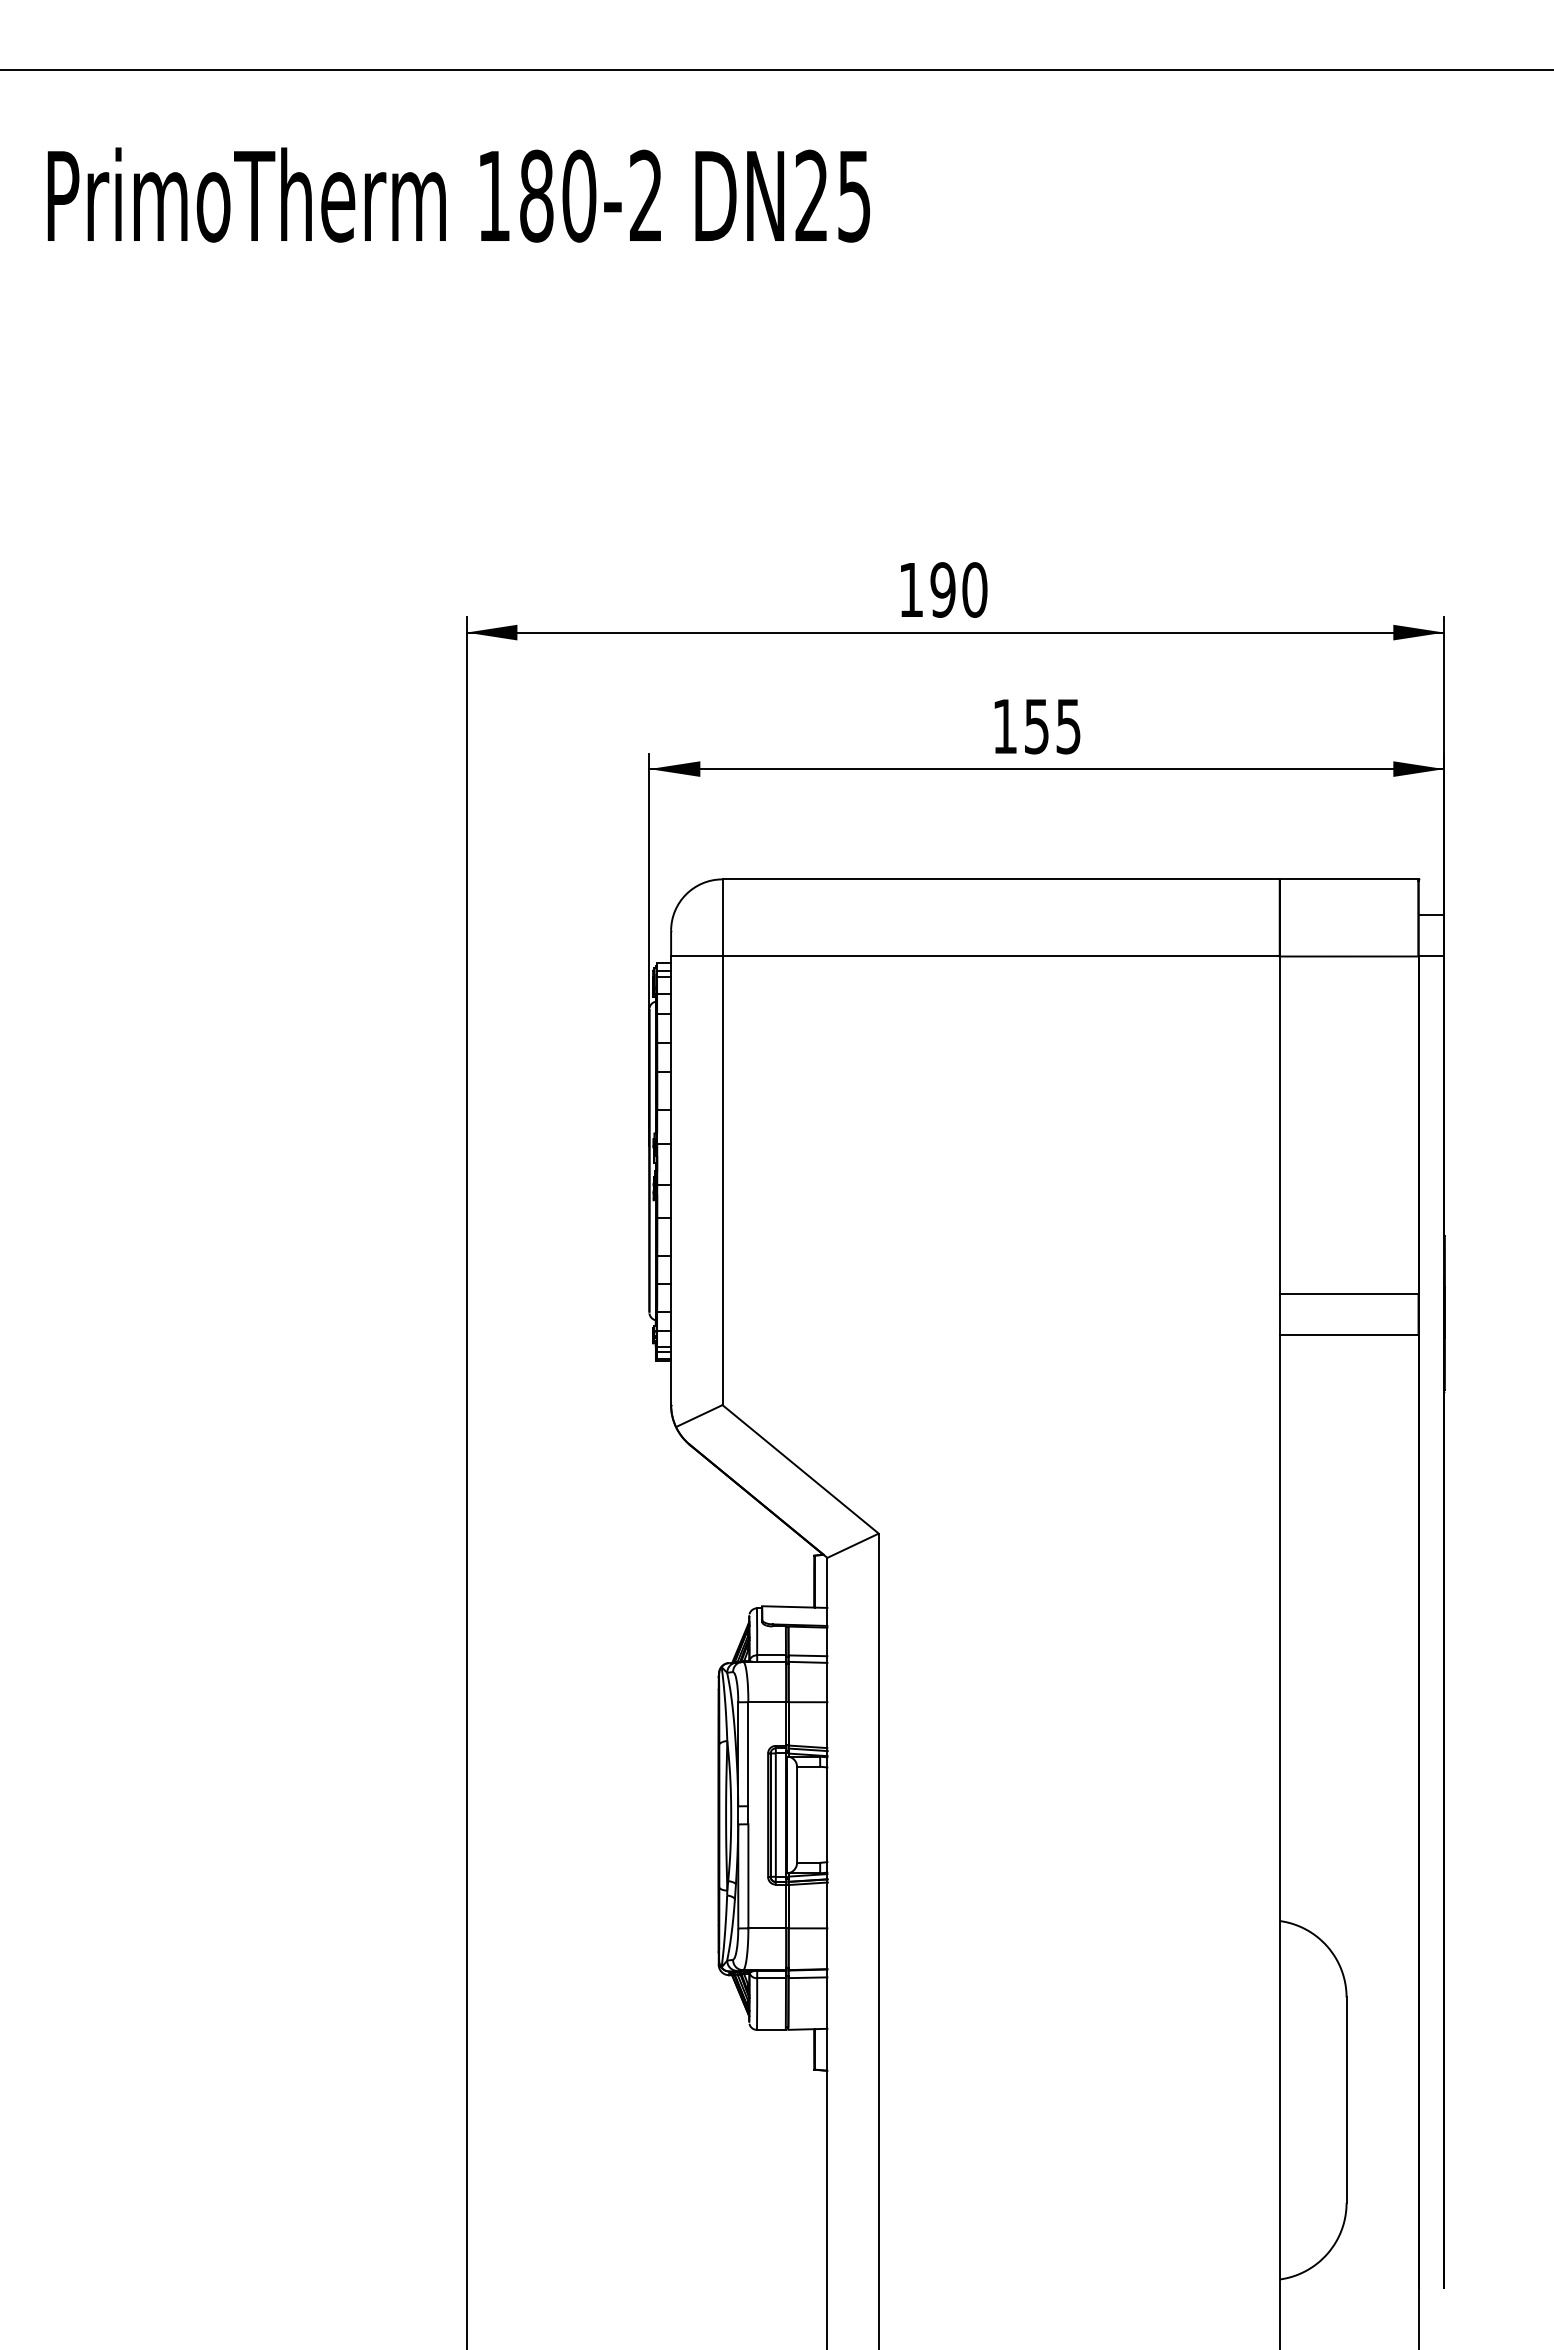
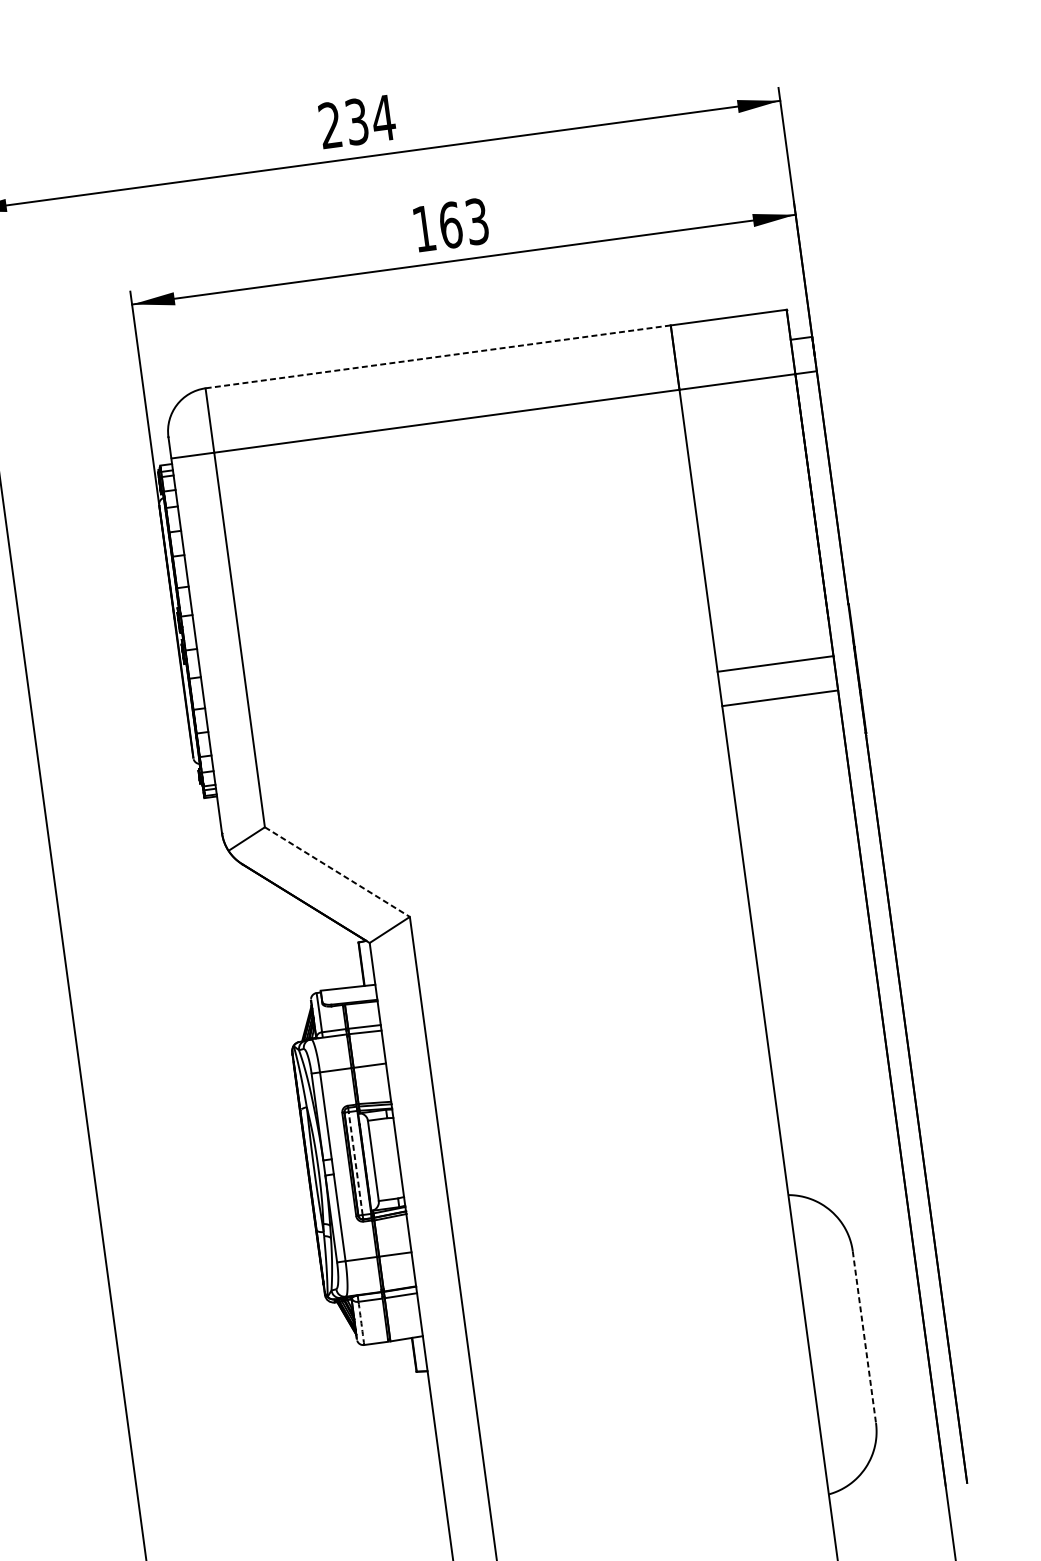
text: (943, 589) -> (357, 121), 190 -> 234
text: (1052, 726) -> (463, 223), 155 -> 163
line: (1001, 879) -> (438, 356), solid -> dashed
line: (801, 1469) -> (338, 872), solid -> dashed
line: (775, 1815) -> (355, 1163), solid -> dashed
arc: (757, 2004) -> (361, 1323), solid -> dashed
line: (1346, 2100) -> (864, 1337), solid -> dashed

